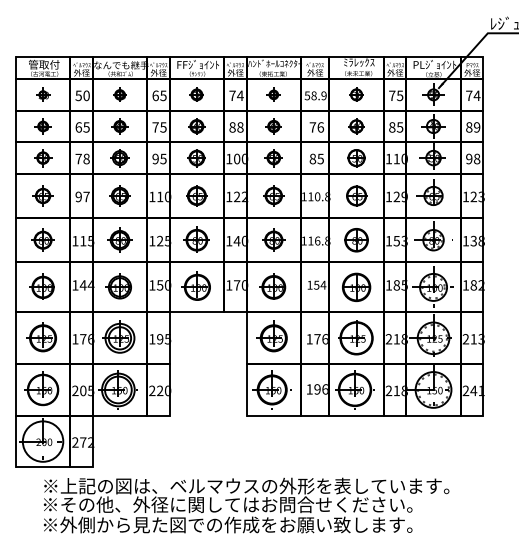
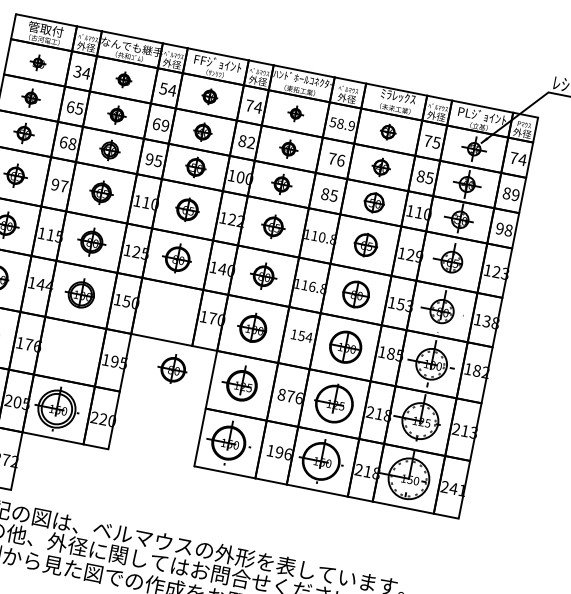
text: (82, 95) -> (81, 72), 50 -> 34
text: (159, 95) -> (167, 89), 65 -> 54
text: (159, 127) -> (160, 125), 75 -> 69
text: (240, 127) -> (251, 142), 88 -> 82
text: (78, 158) -> (63, 141), 78 -> 68
part: (195, 285) -> (166, 309), removed
part: (211, 335) -> (172, 368), added
part: (118, 336) -> (68, 349), removed
text: (309, 339) -> (281, 395), 176 -> 876

